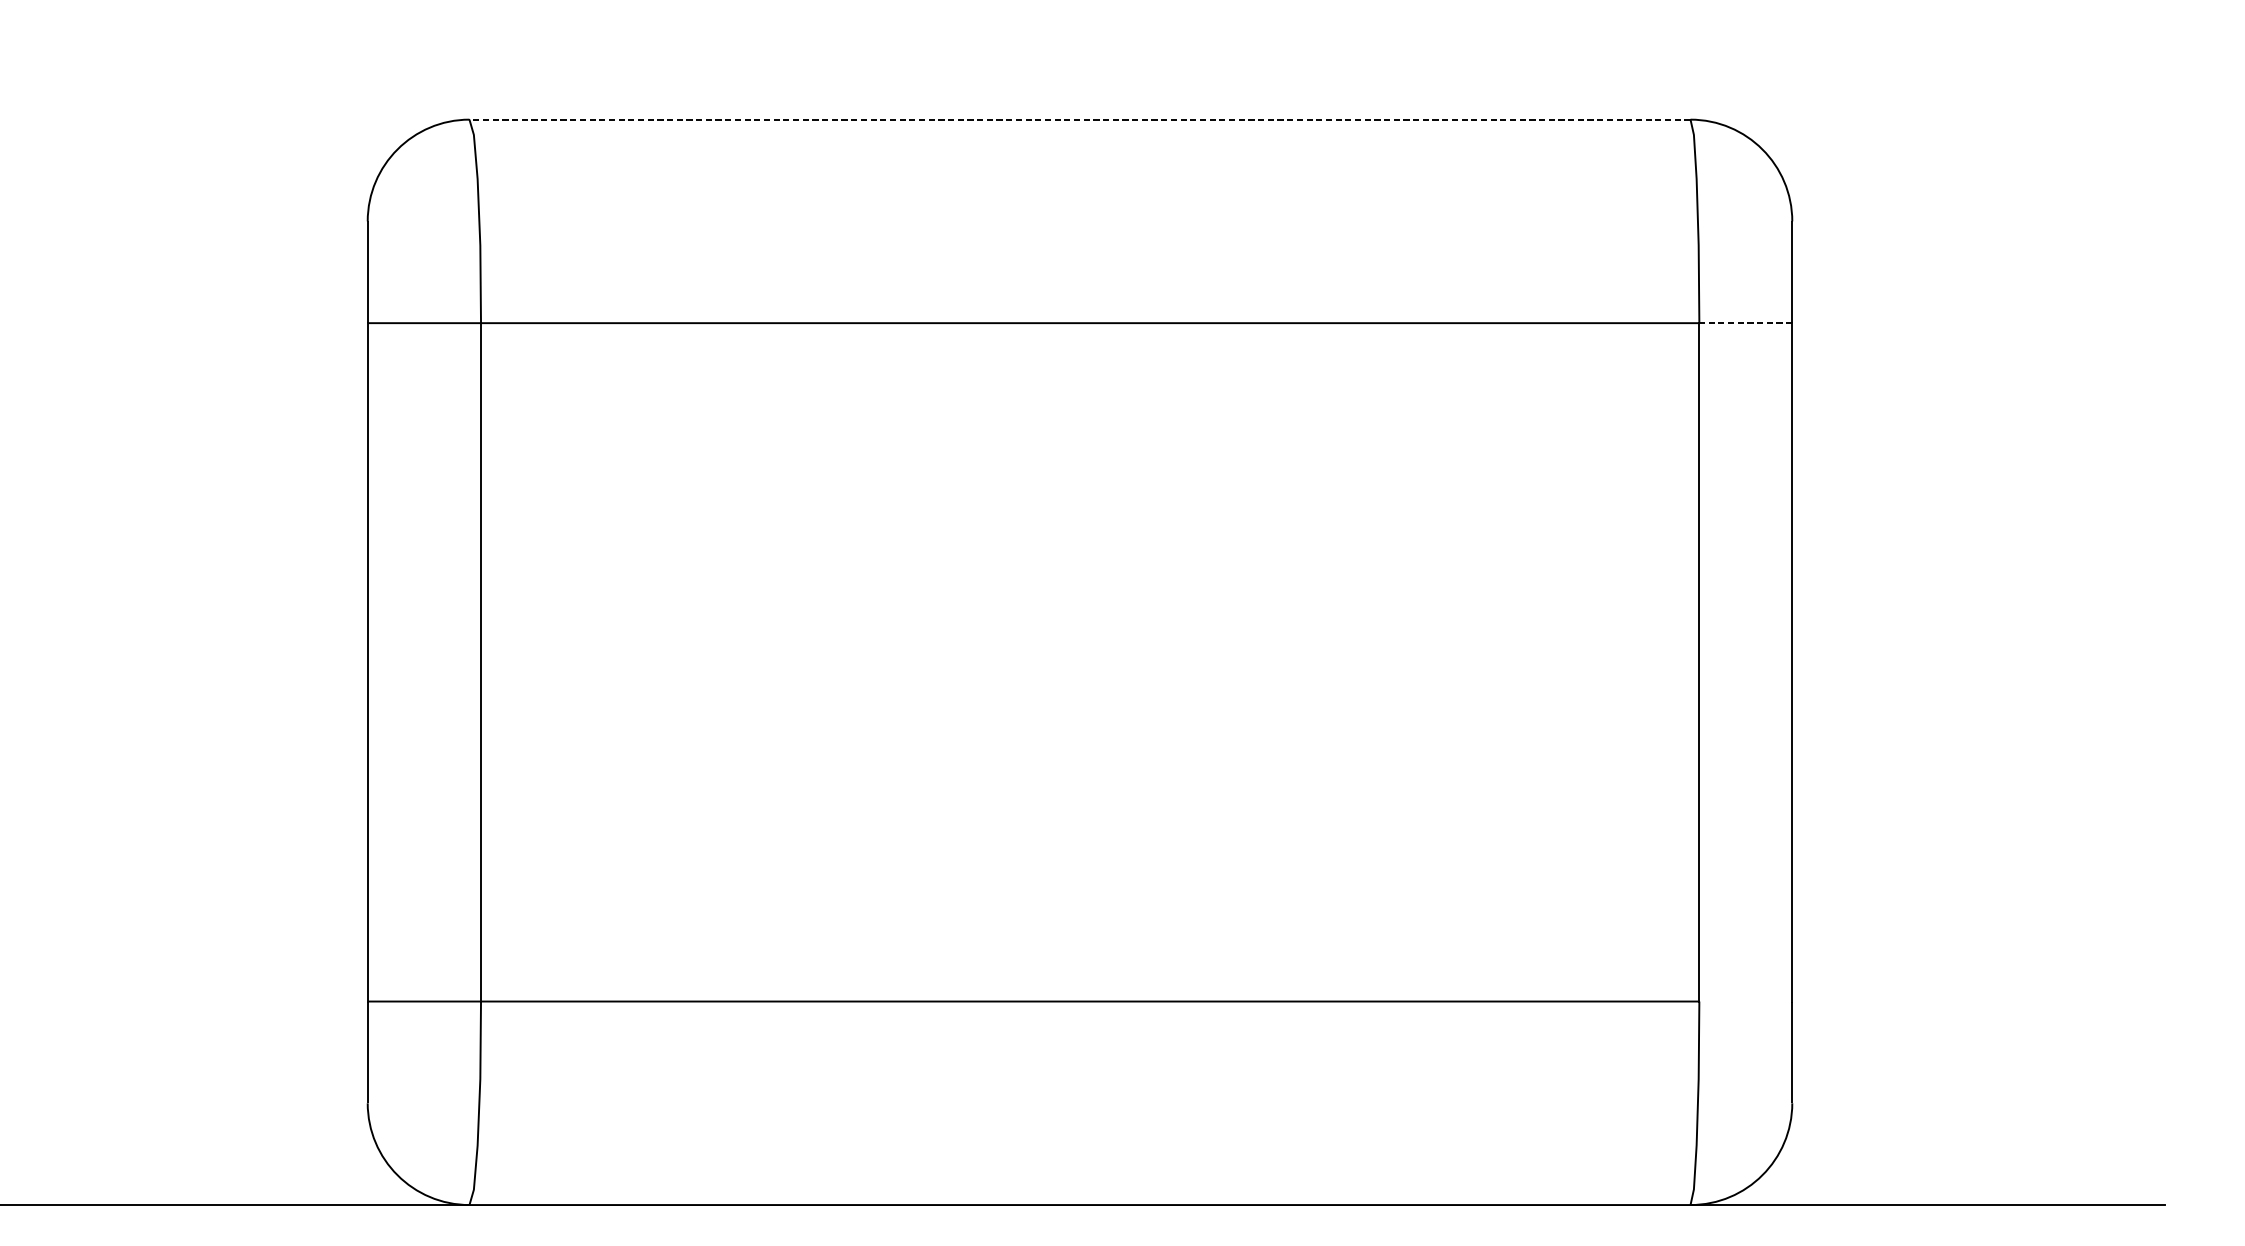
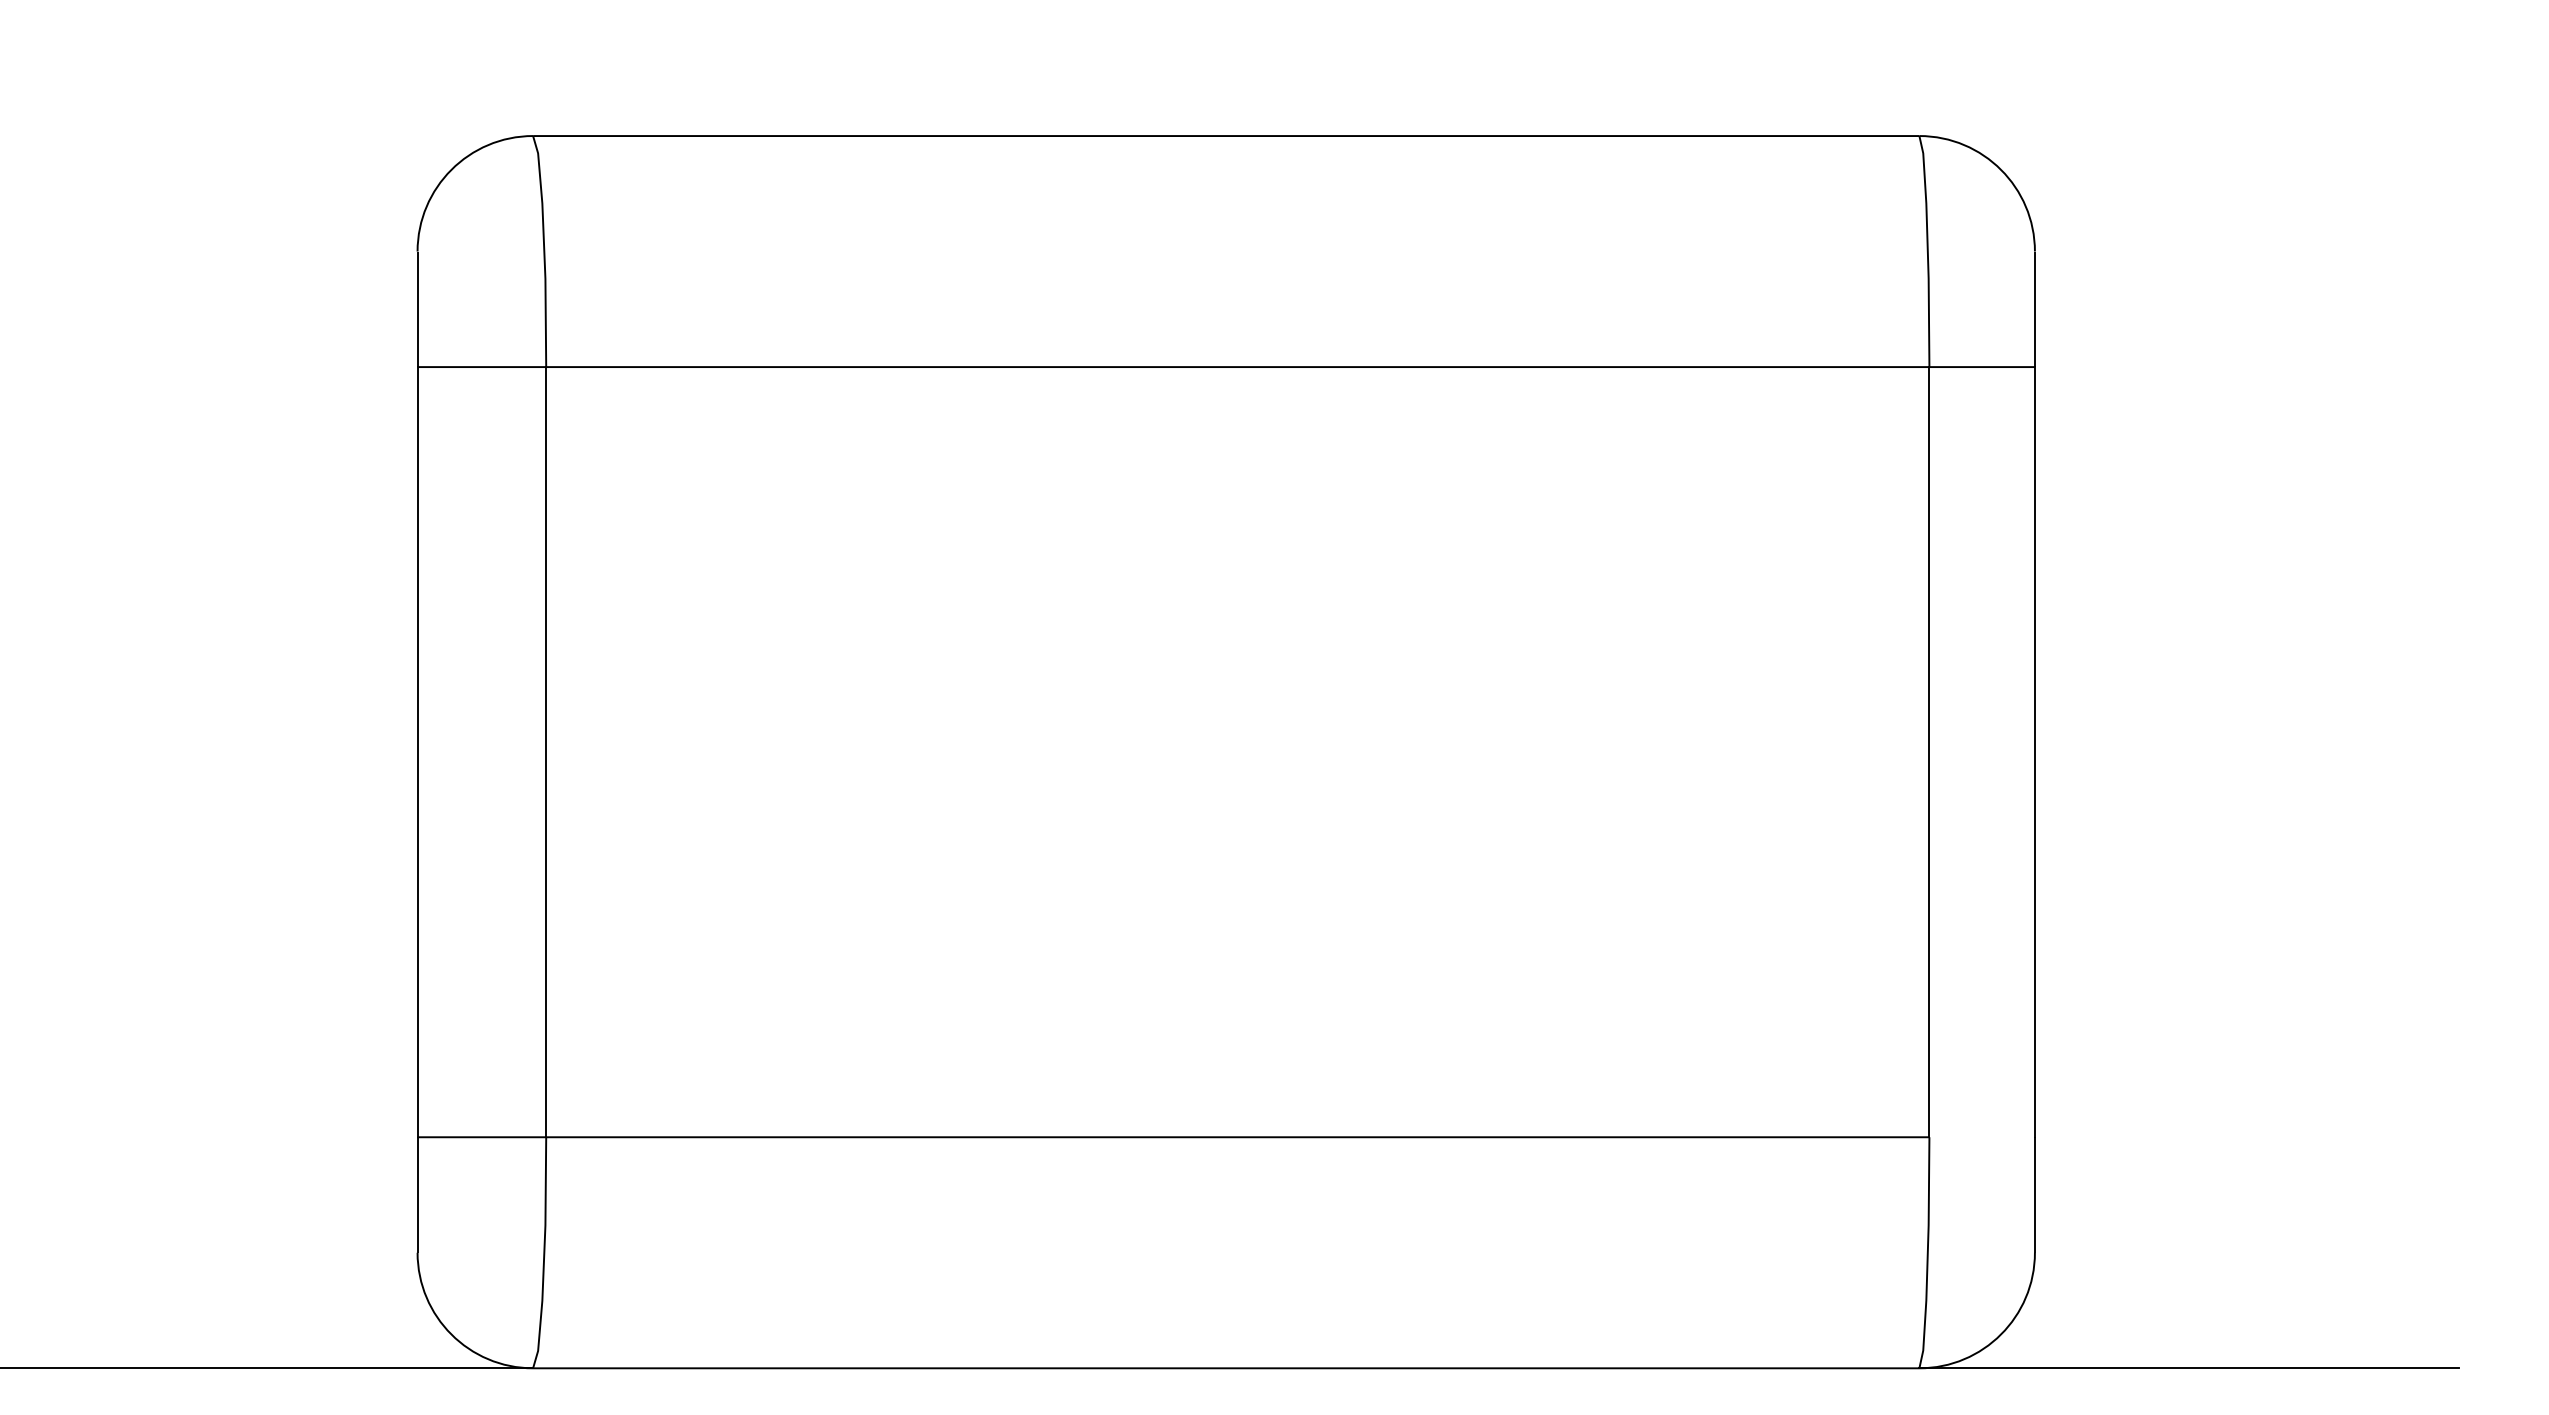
arc: (1079, 120) -> (1225, 136), dashed -> solid
arc: (1750, 323) -> (1987, 367), dashed -> solid

